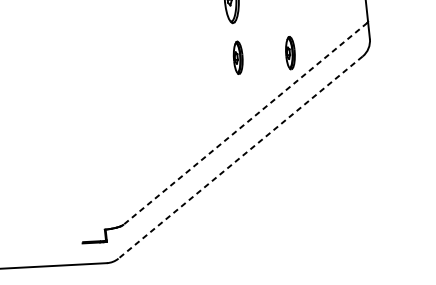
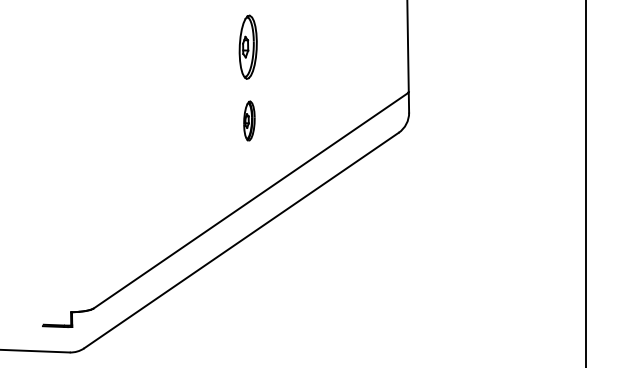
part: (290, 52) -> (312, 120), removed
line: (245, 123) -> (250, 200), dashed -> solid
line: (240, 157) -> (241, 240), dashed -> solid

